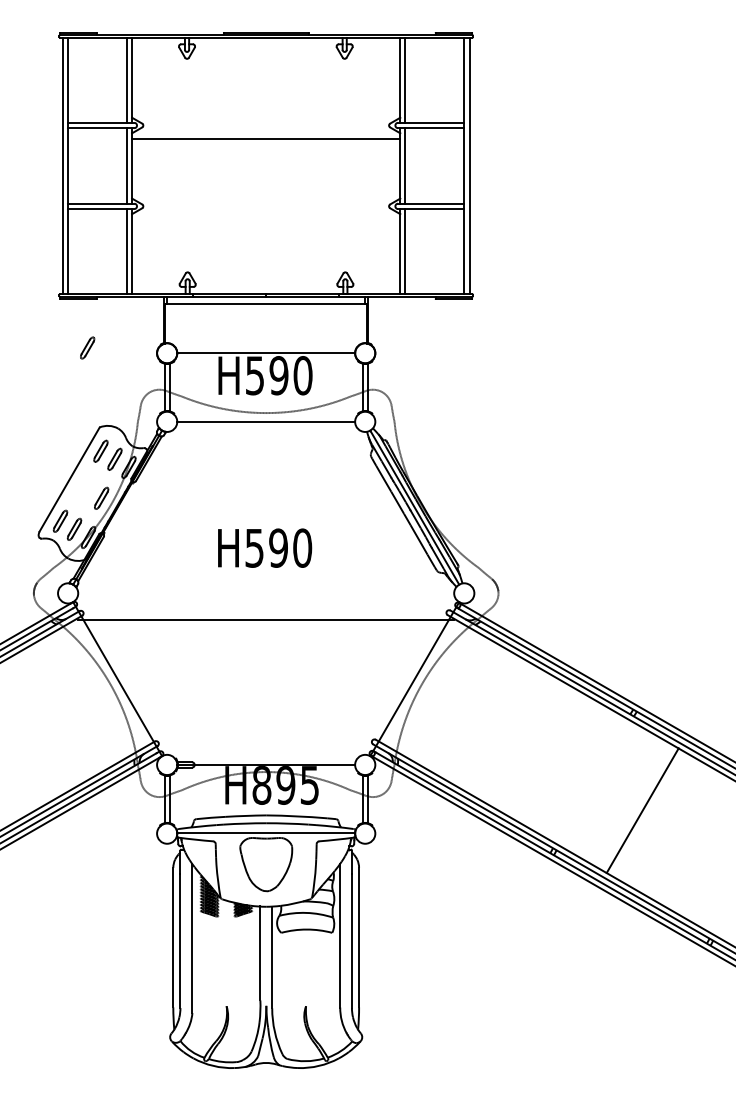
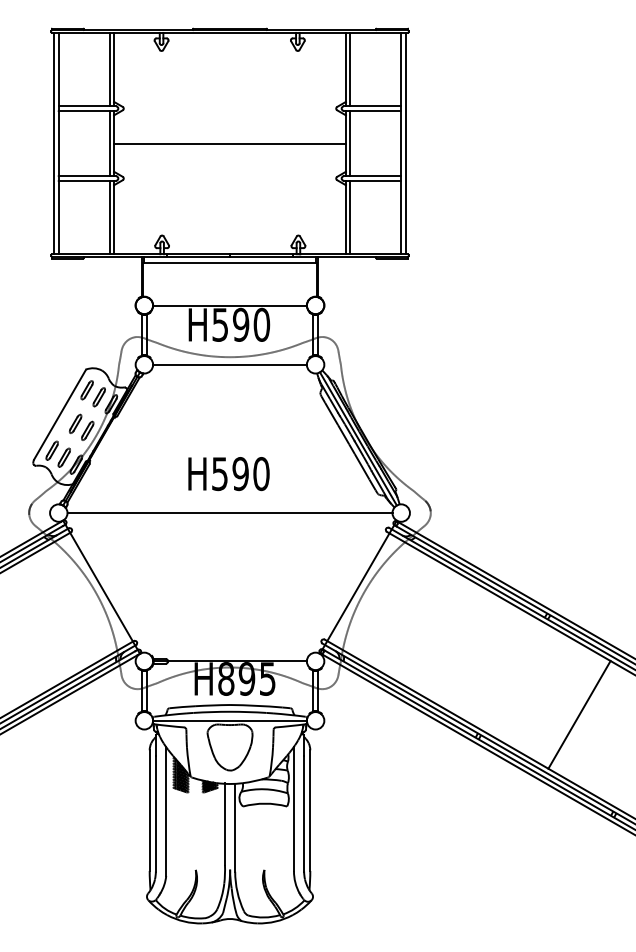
line: (265, 139) -> (229, 143), moved
part: (87, 347) -> (75, 423), moved
line: (265, 620) -> (229, 513), moved
line: (642, 810) -> (579, 714), moved

